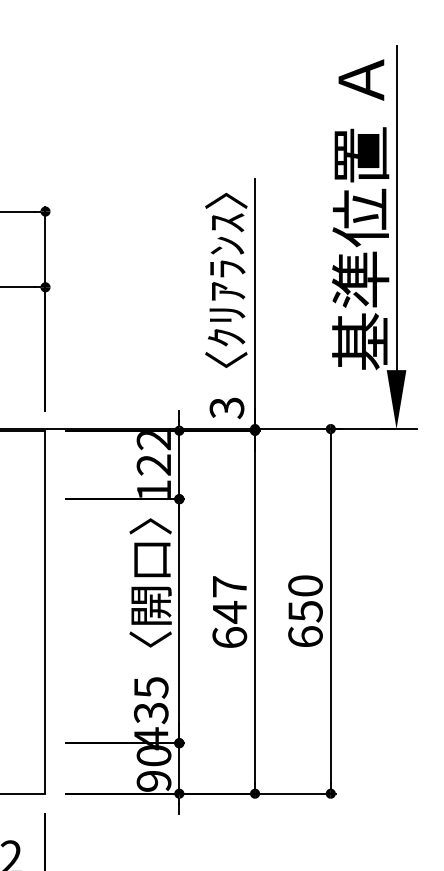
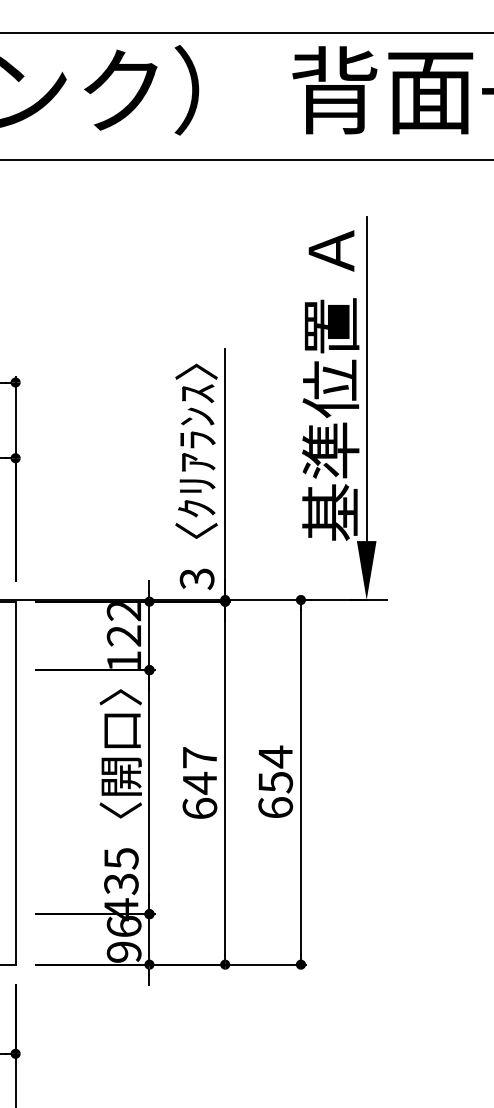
text: (305, 585) -> (275, 756), 650 -> 654
text: (153, 755) -> (123, 926), 90 -> 96

